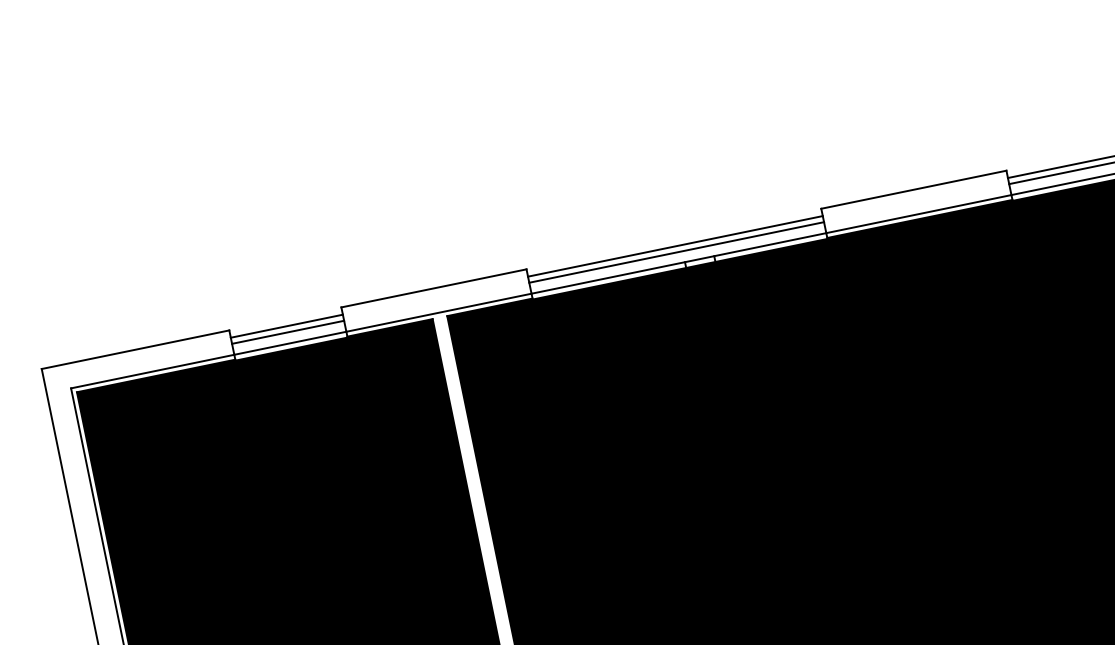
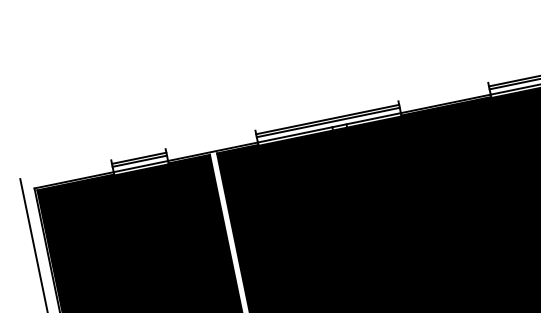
line: (914, 188) -> (443, 91), removed
line: (433, 287) -> (210, 139), removed
line: (134, 349) -> (65, 169), removed

